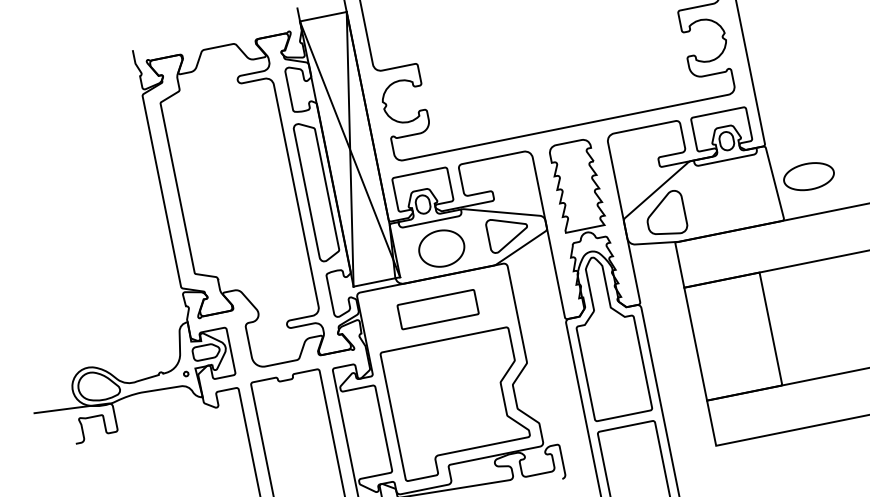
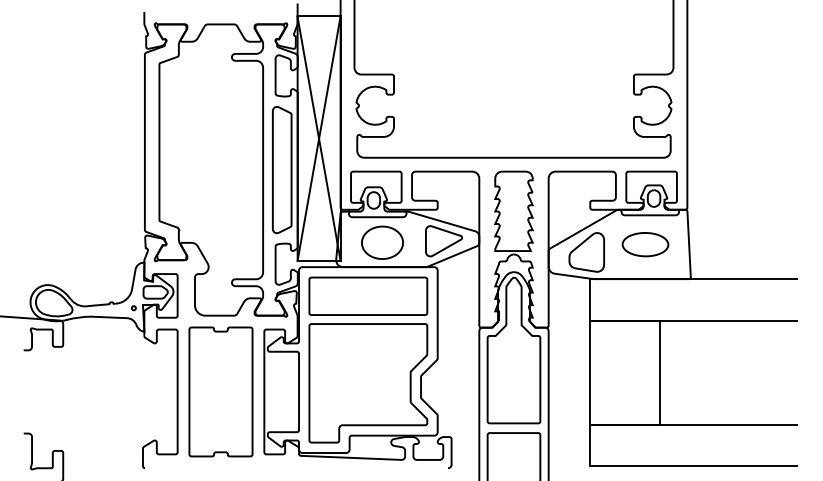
part: (808, 176) -> (645, 244), moved
part: (438, 308) -> (368, 295), size x1.67

